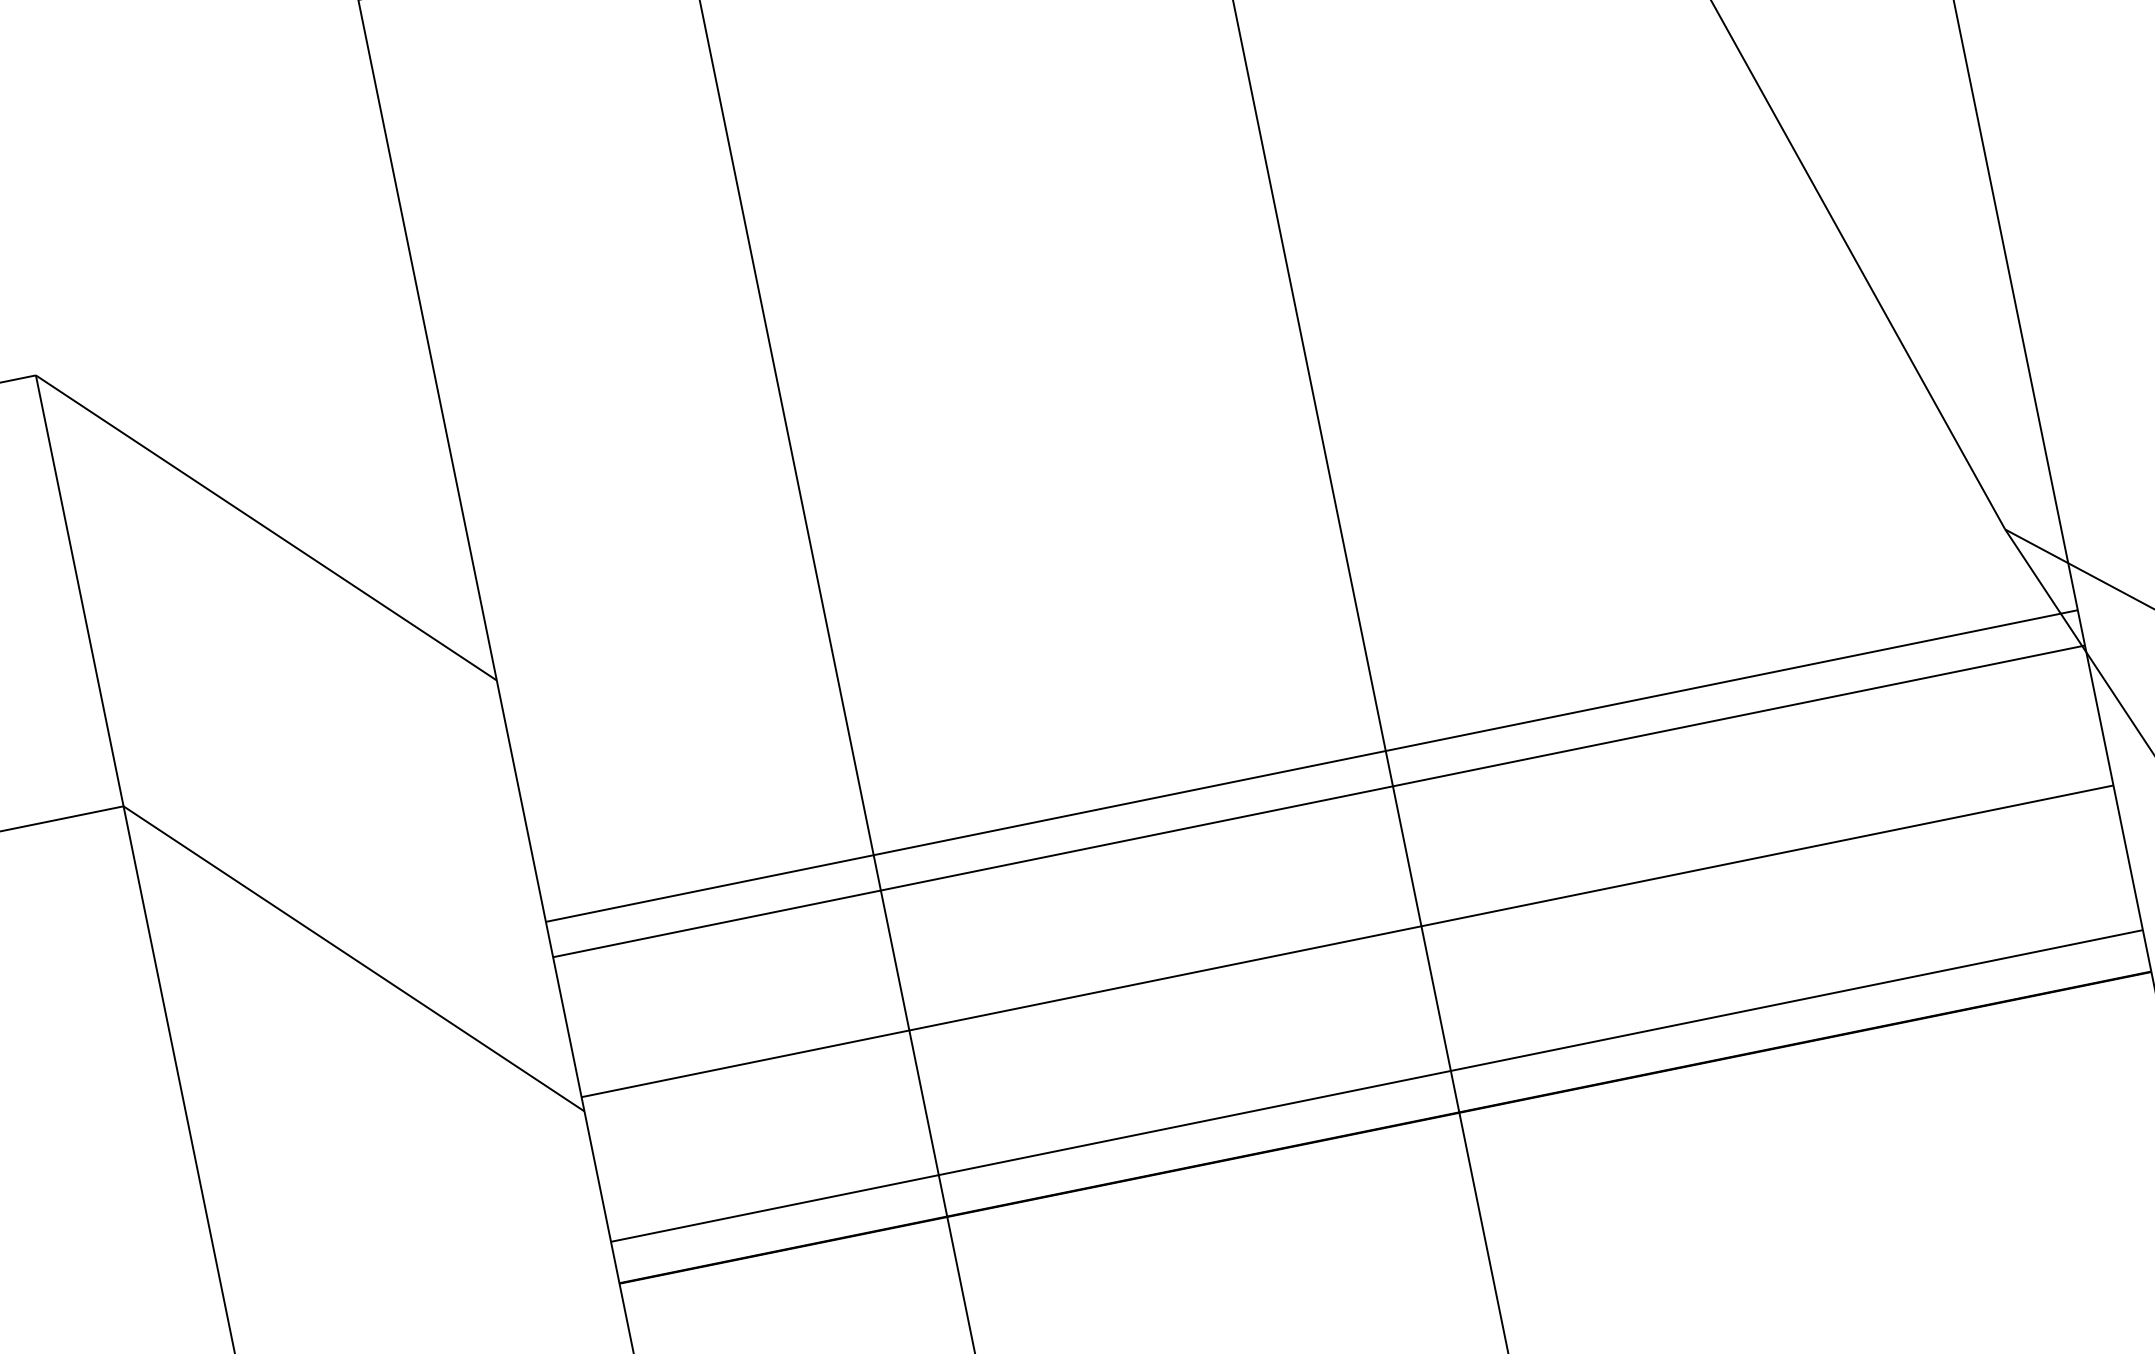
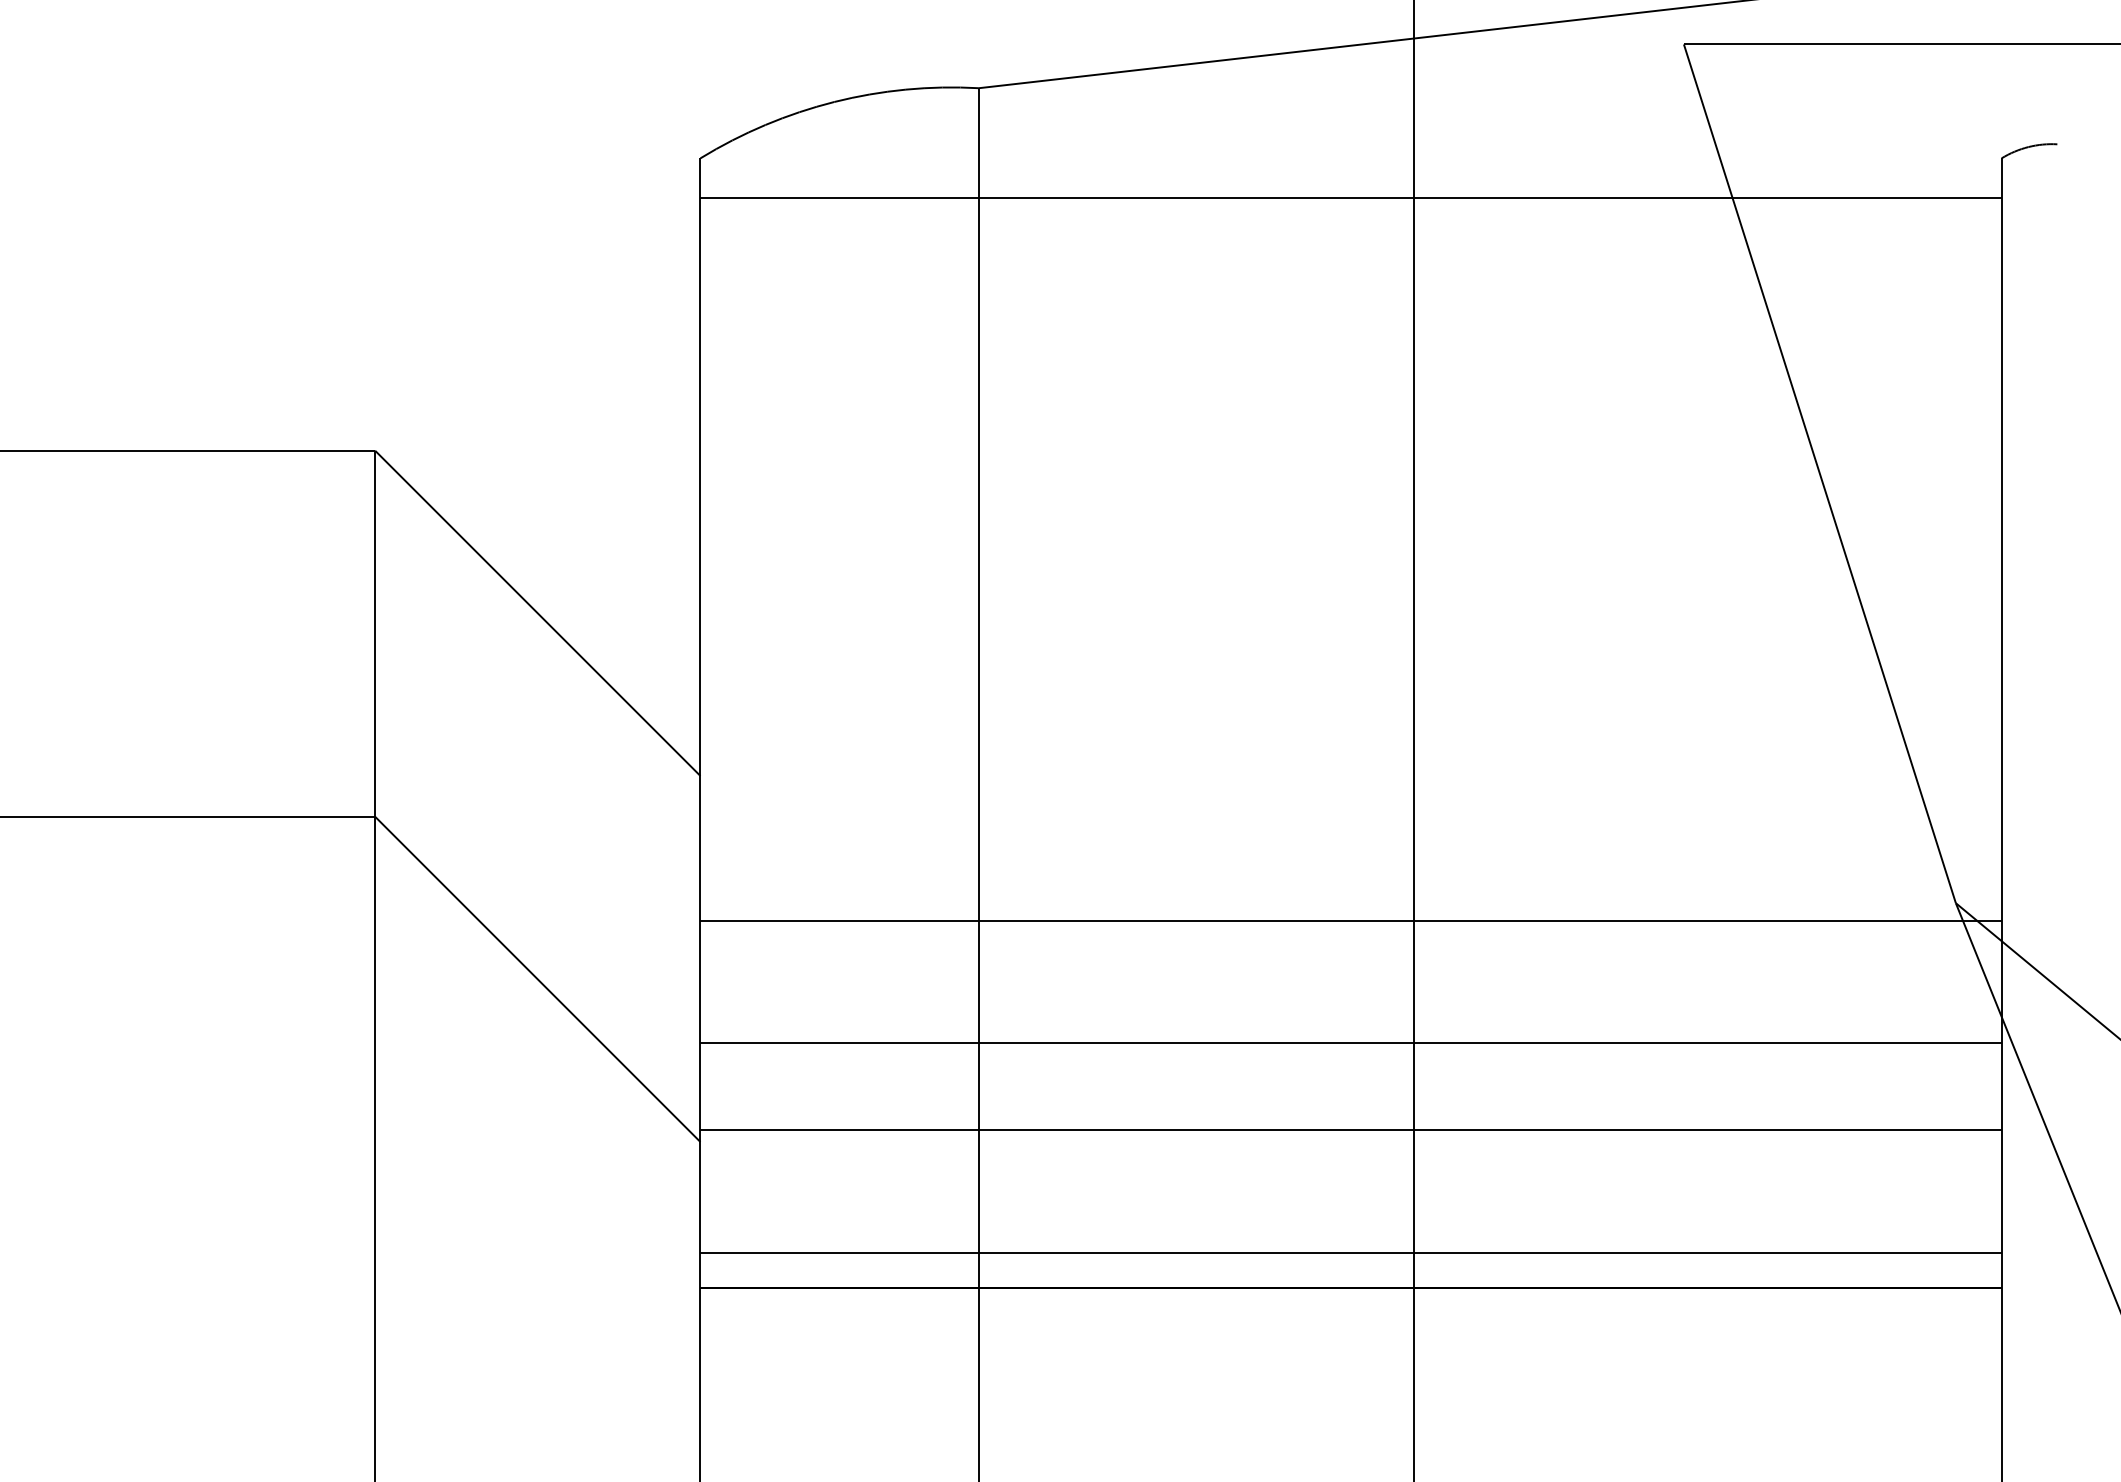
line: (1311, 766) -> (1350, 1043), moved
line: (1318, 801) -> (1350, 921), moved

